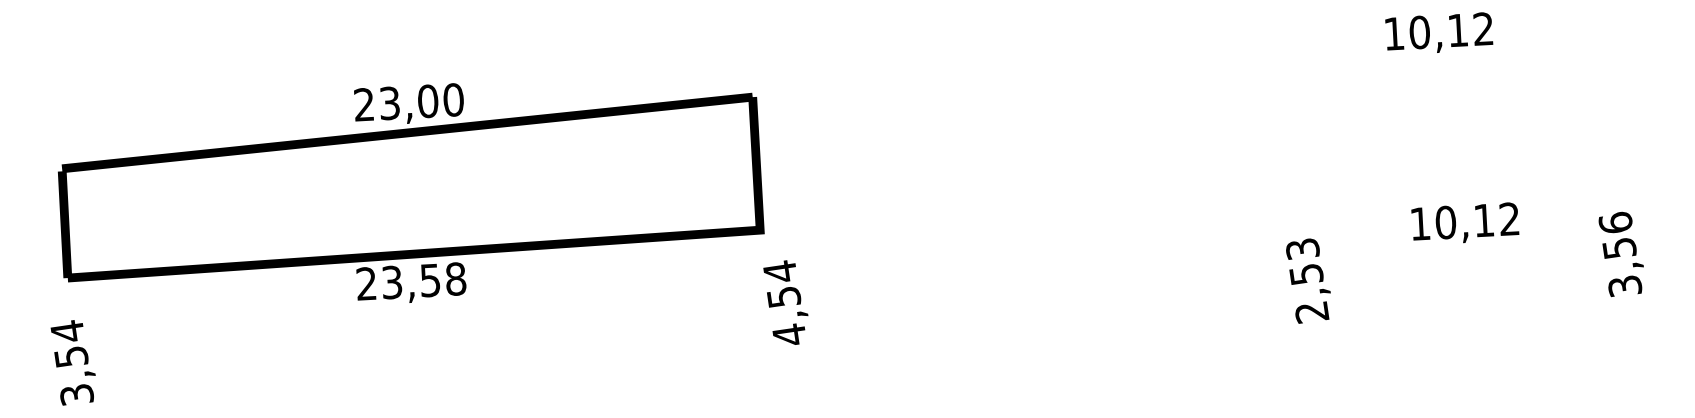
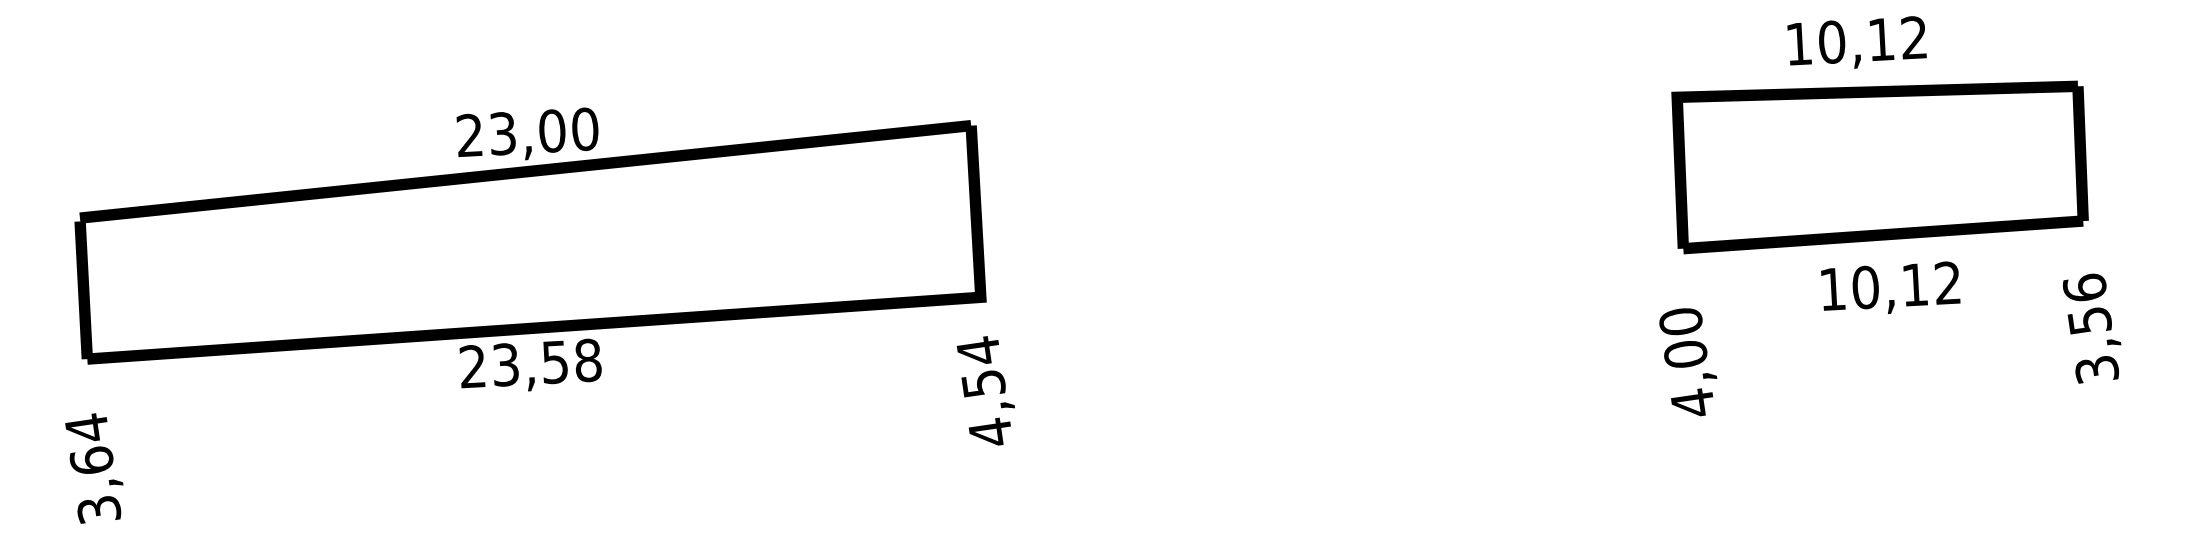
part: (1456, 129) -> (1879, 167), added
text: (1307, 281) -> (1687, 363), 2,53 -> 4,00
text: (785, 302) -> (985, 390), moved
text: (71, 356) -> (91, 460), 3,54 -> 3,64

